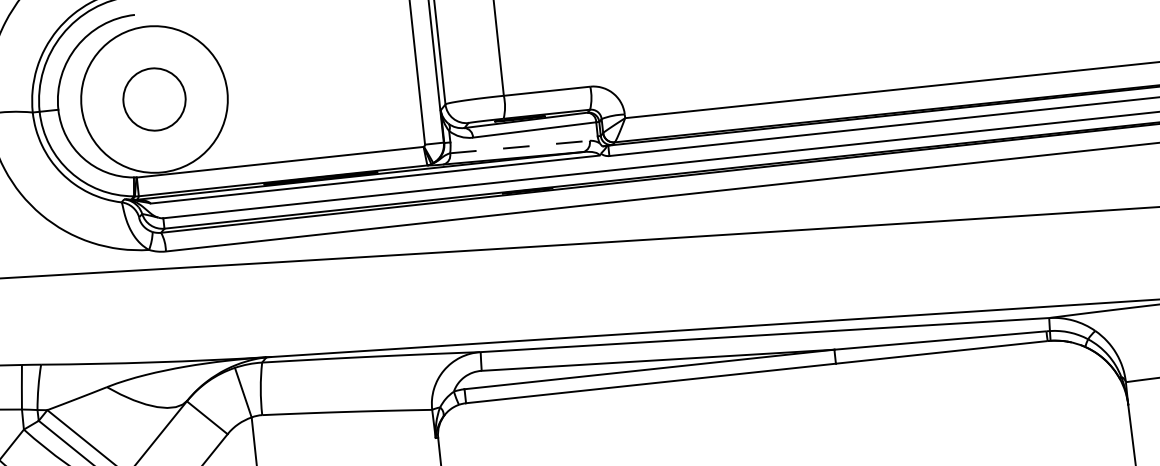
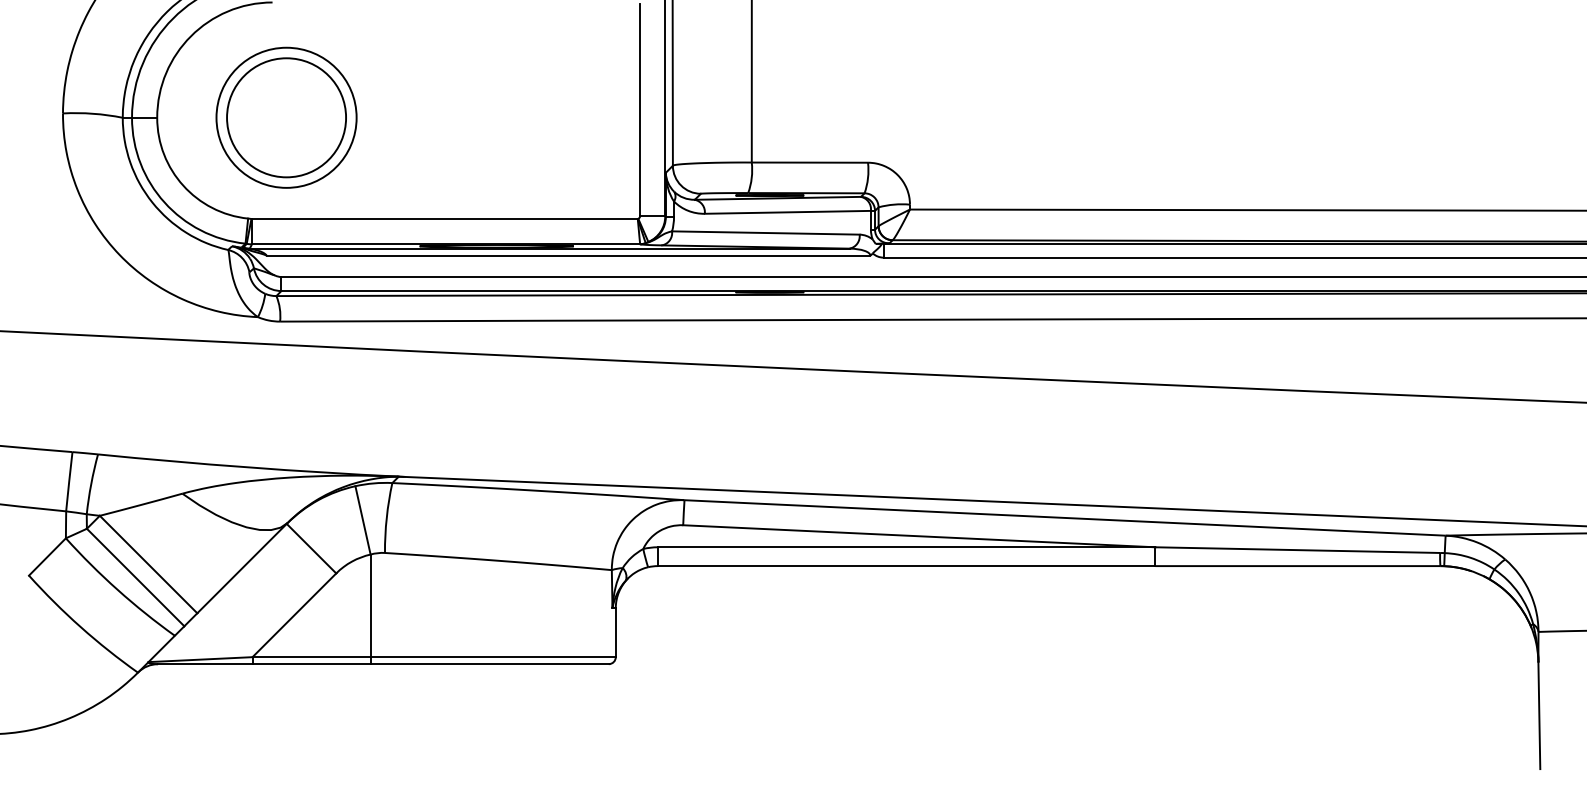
circle: (154, 99) -> (286, 117), size x0.71
circle: (154, 99) -> (286, 117), size x1.43
line: (519, 147) -> (765, 233), dashed -> solid

